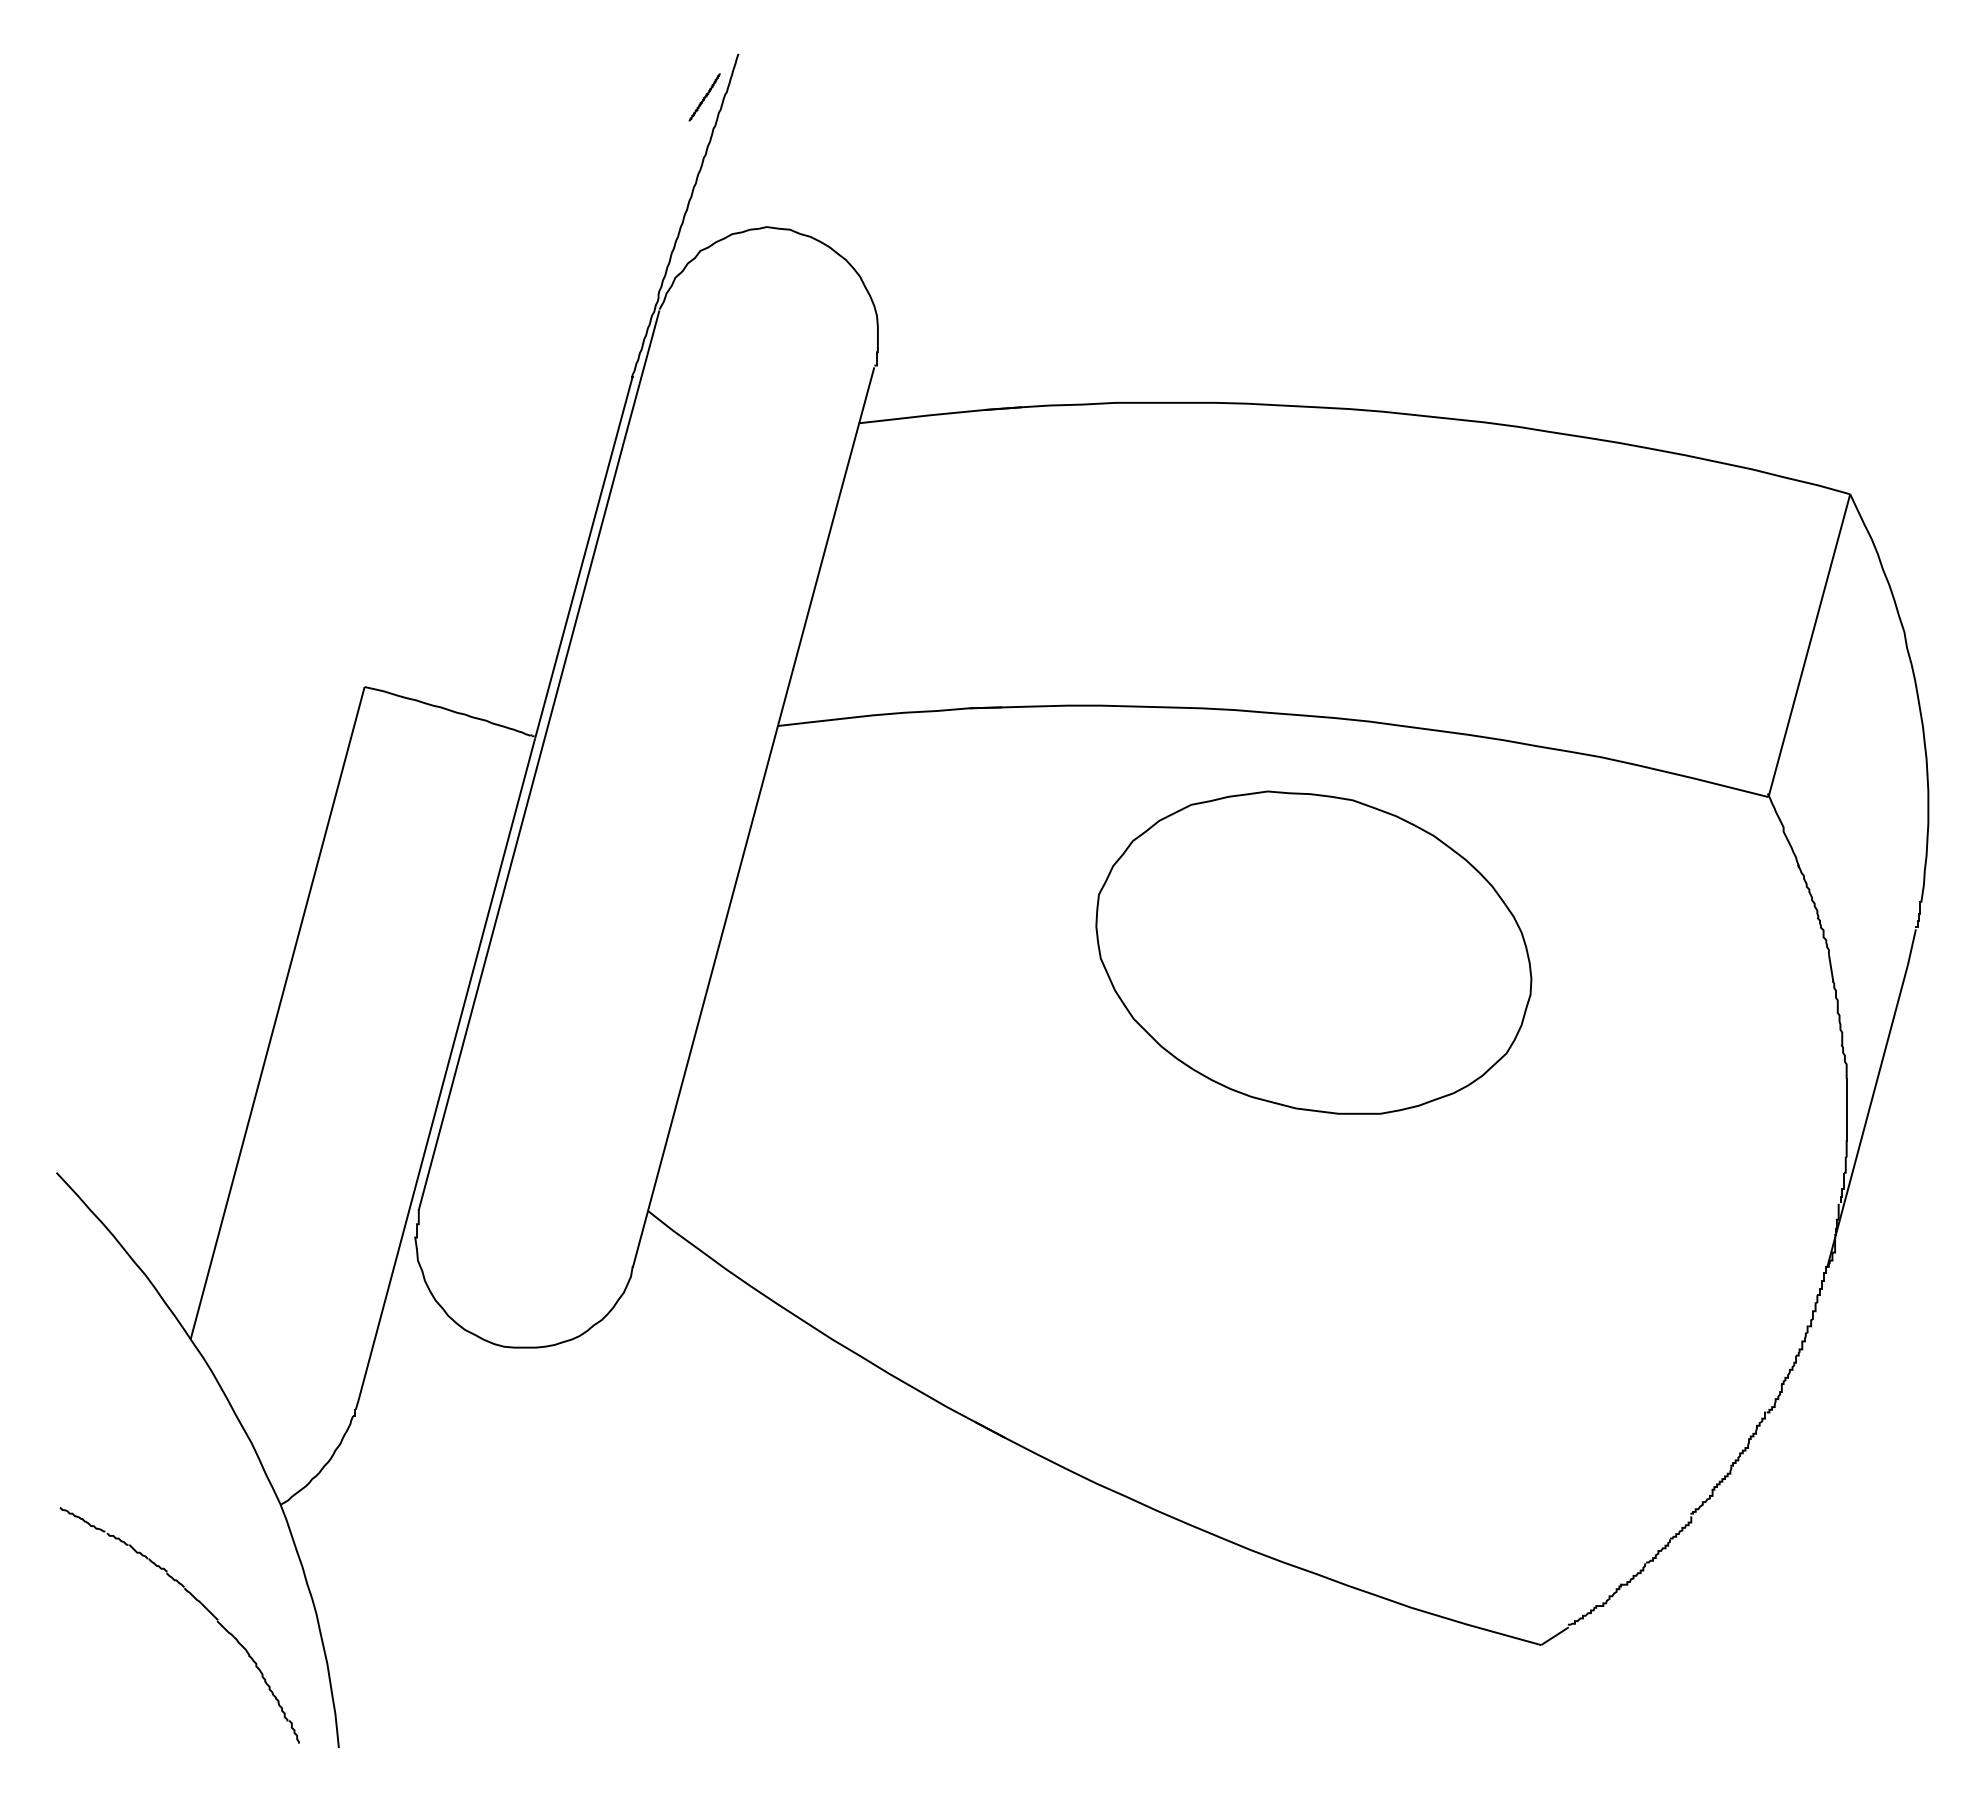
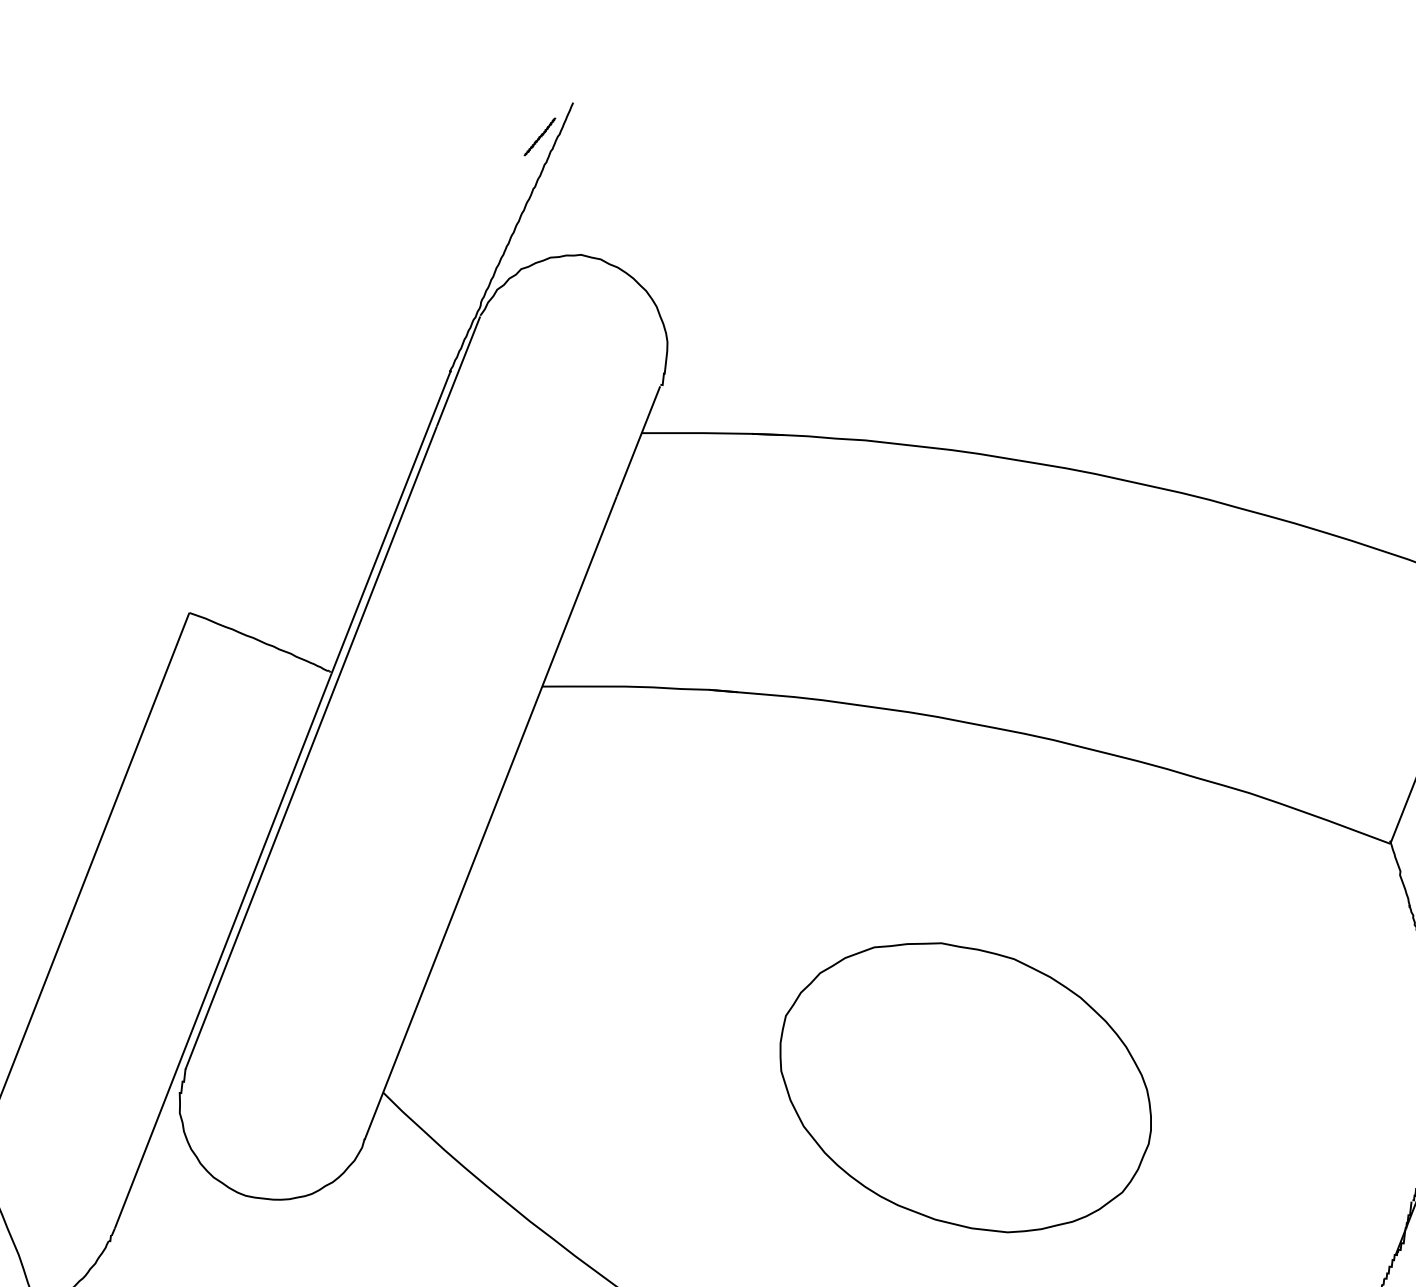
part: (1313, 952) -> (965, 1086), moved

